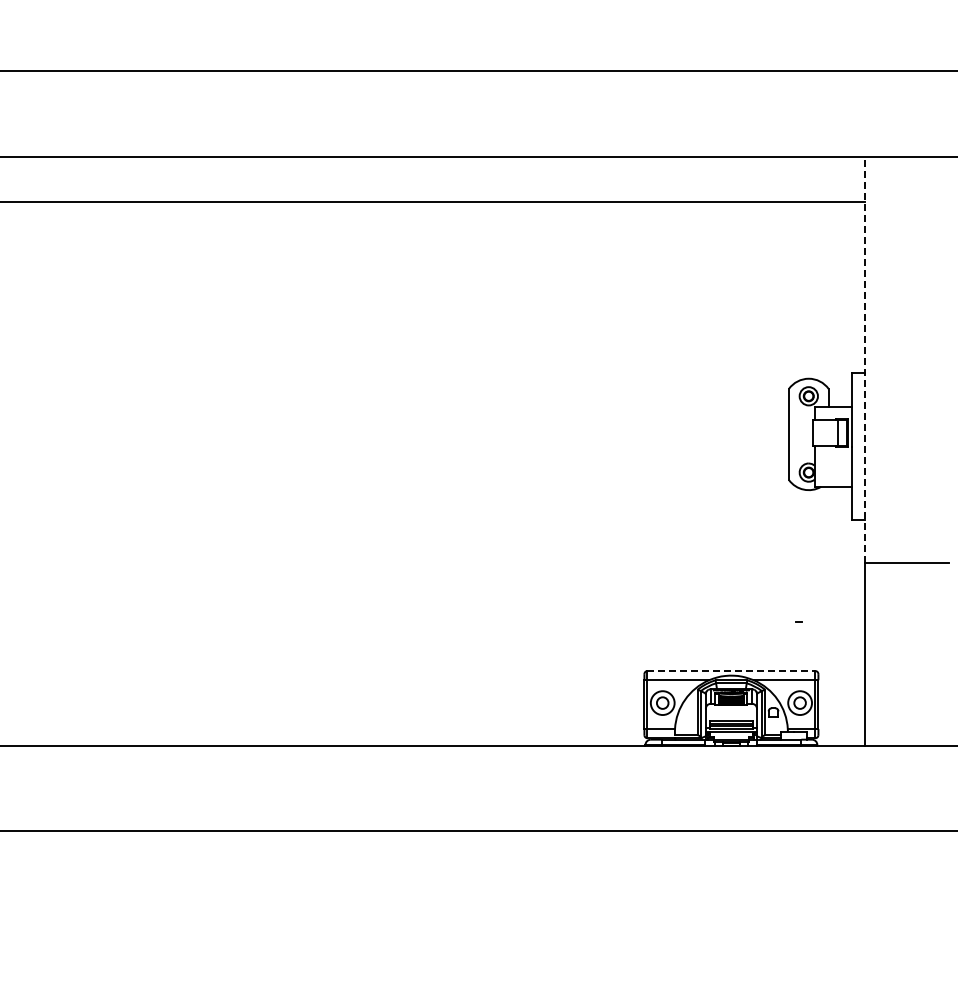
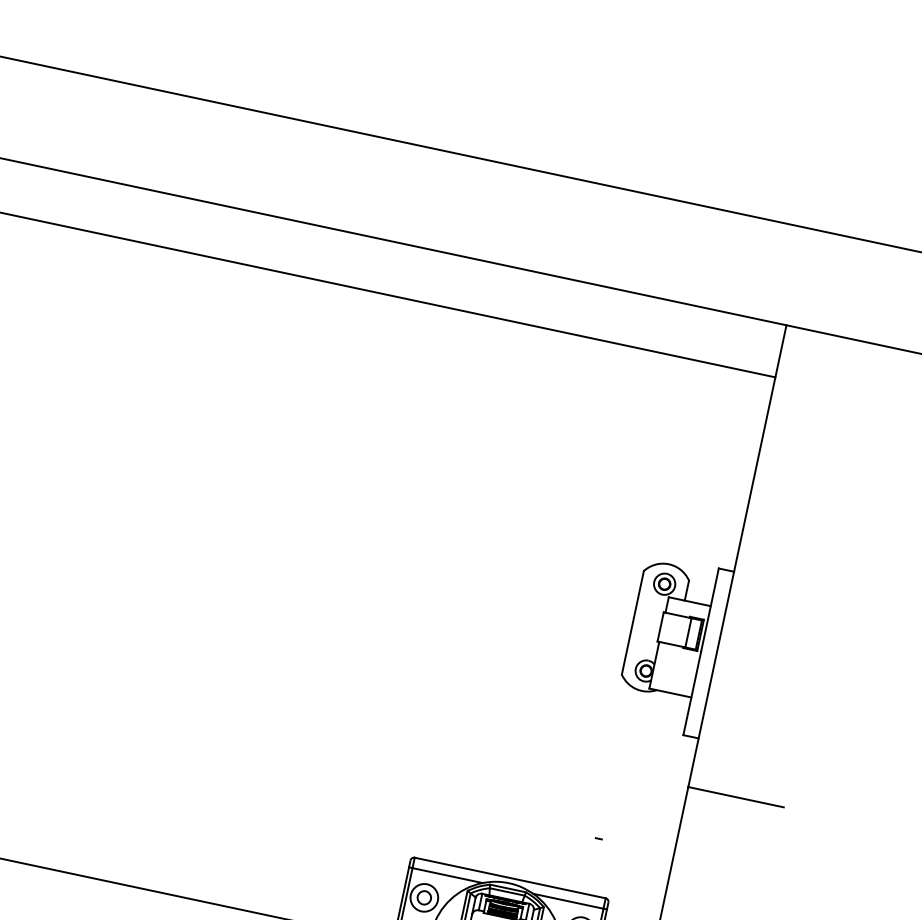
line: (864, 359) -> (736, 555), dashed -> solid
line: (731, 671) -> (510, 878), dashed -> solid

